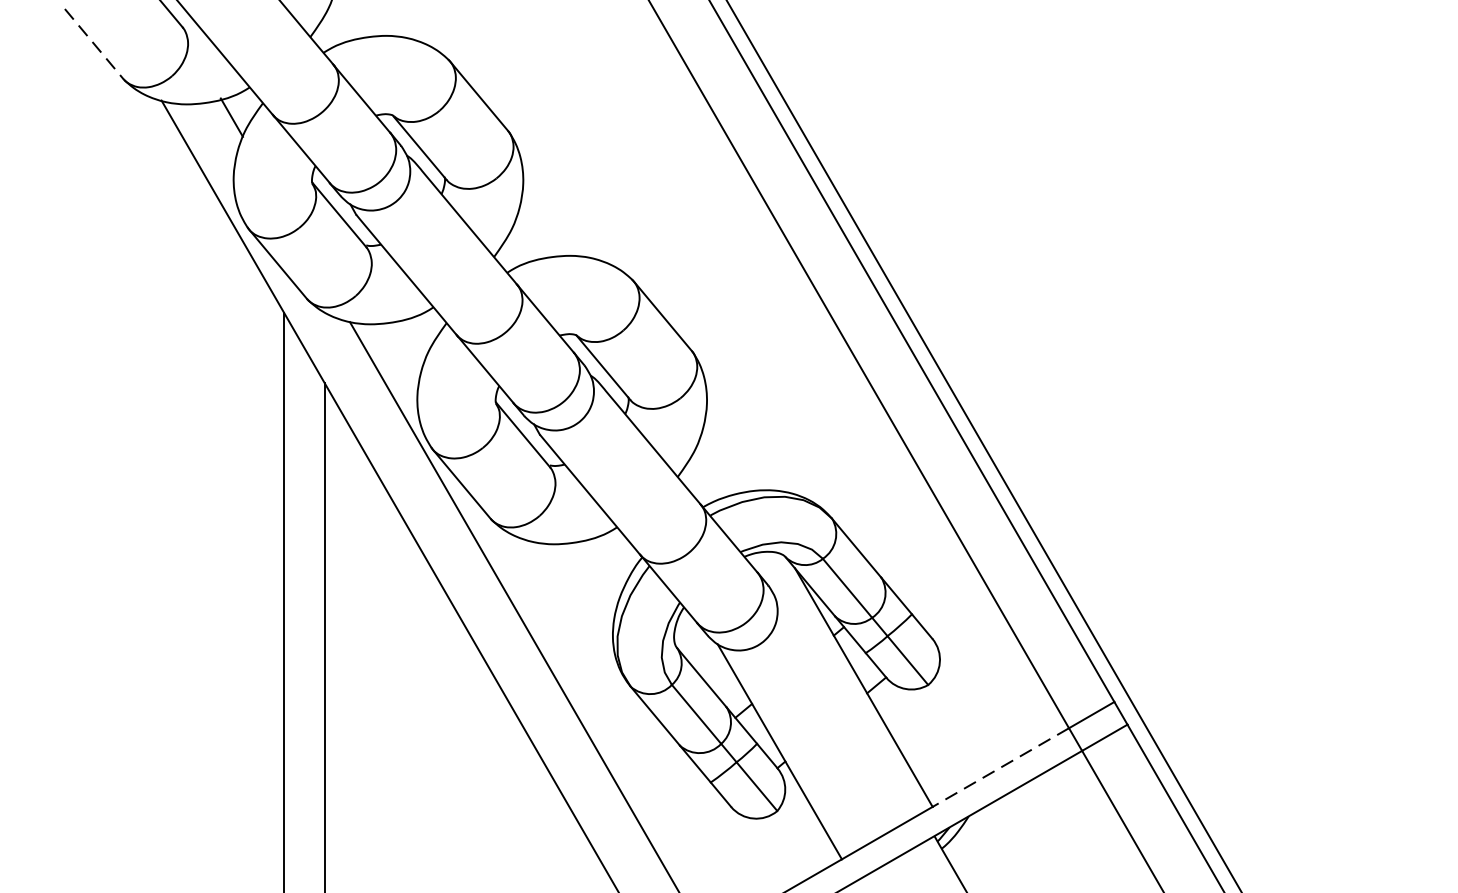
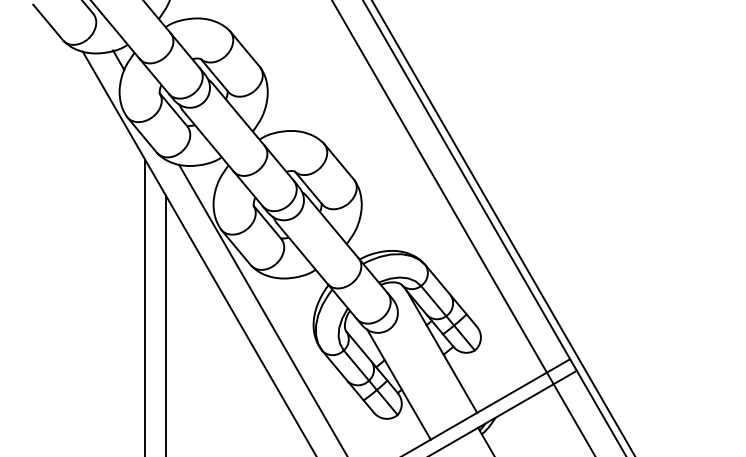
line: (94, 45) -> (48, 23), dashed -> solid
line: (999, 767) -> (511, 392), dashed -> solid

